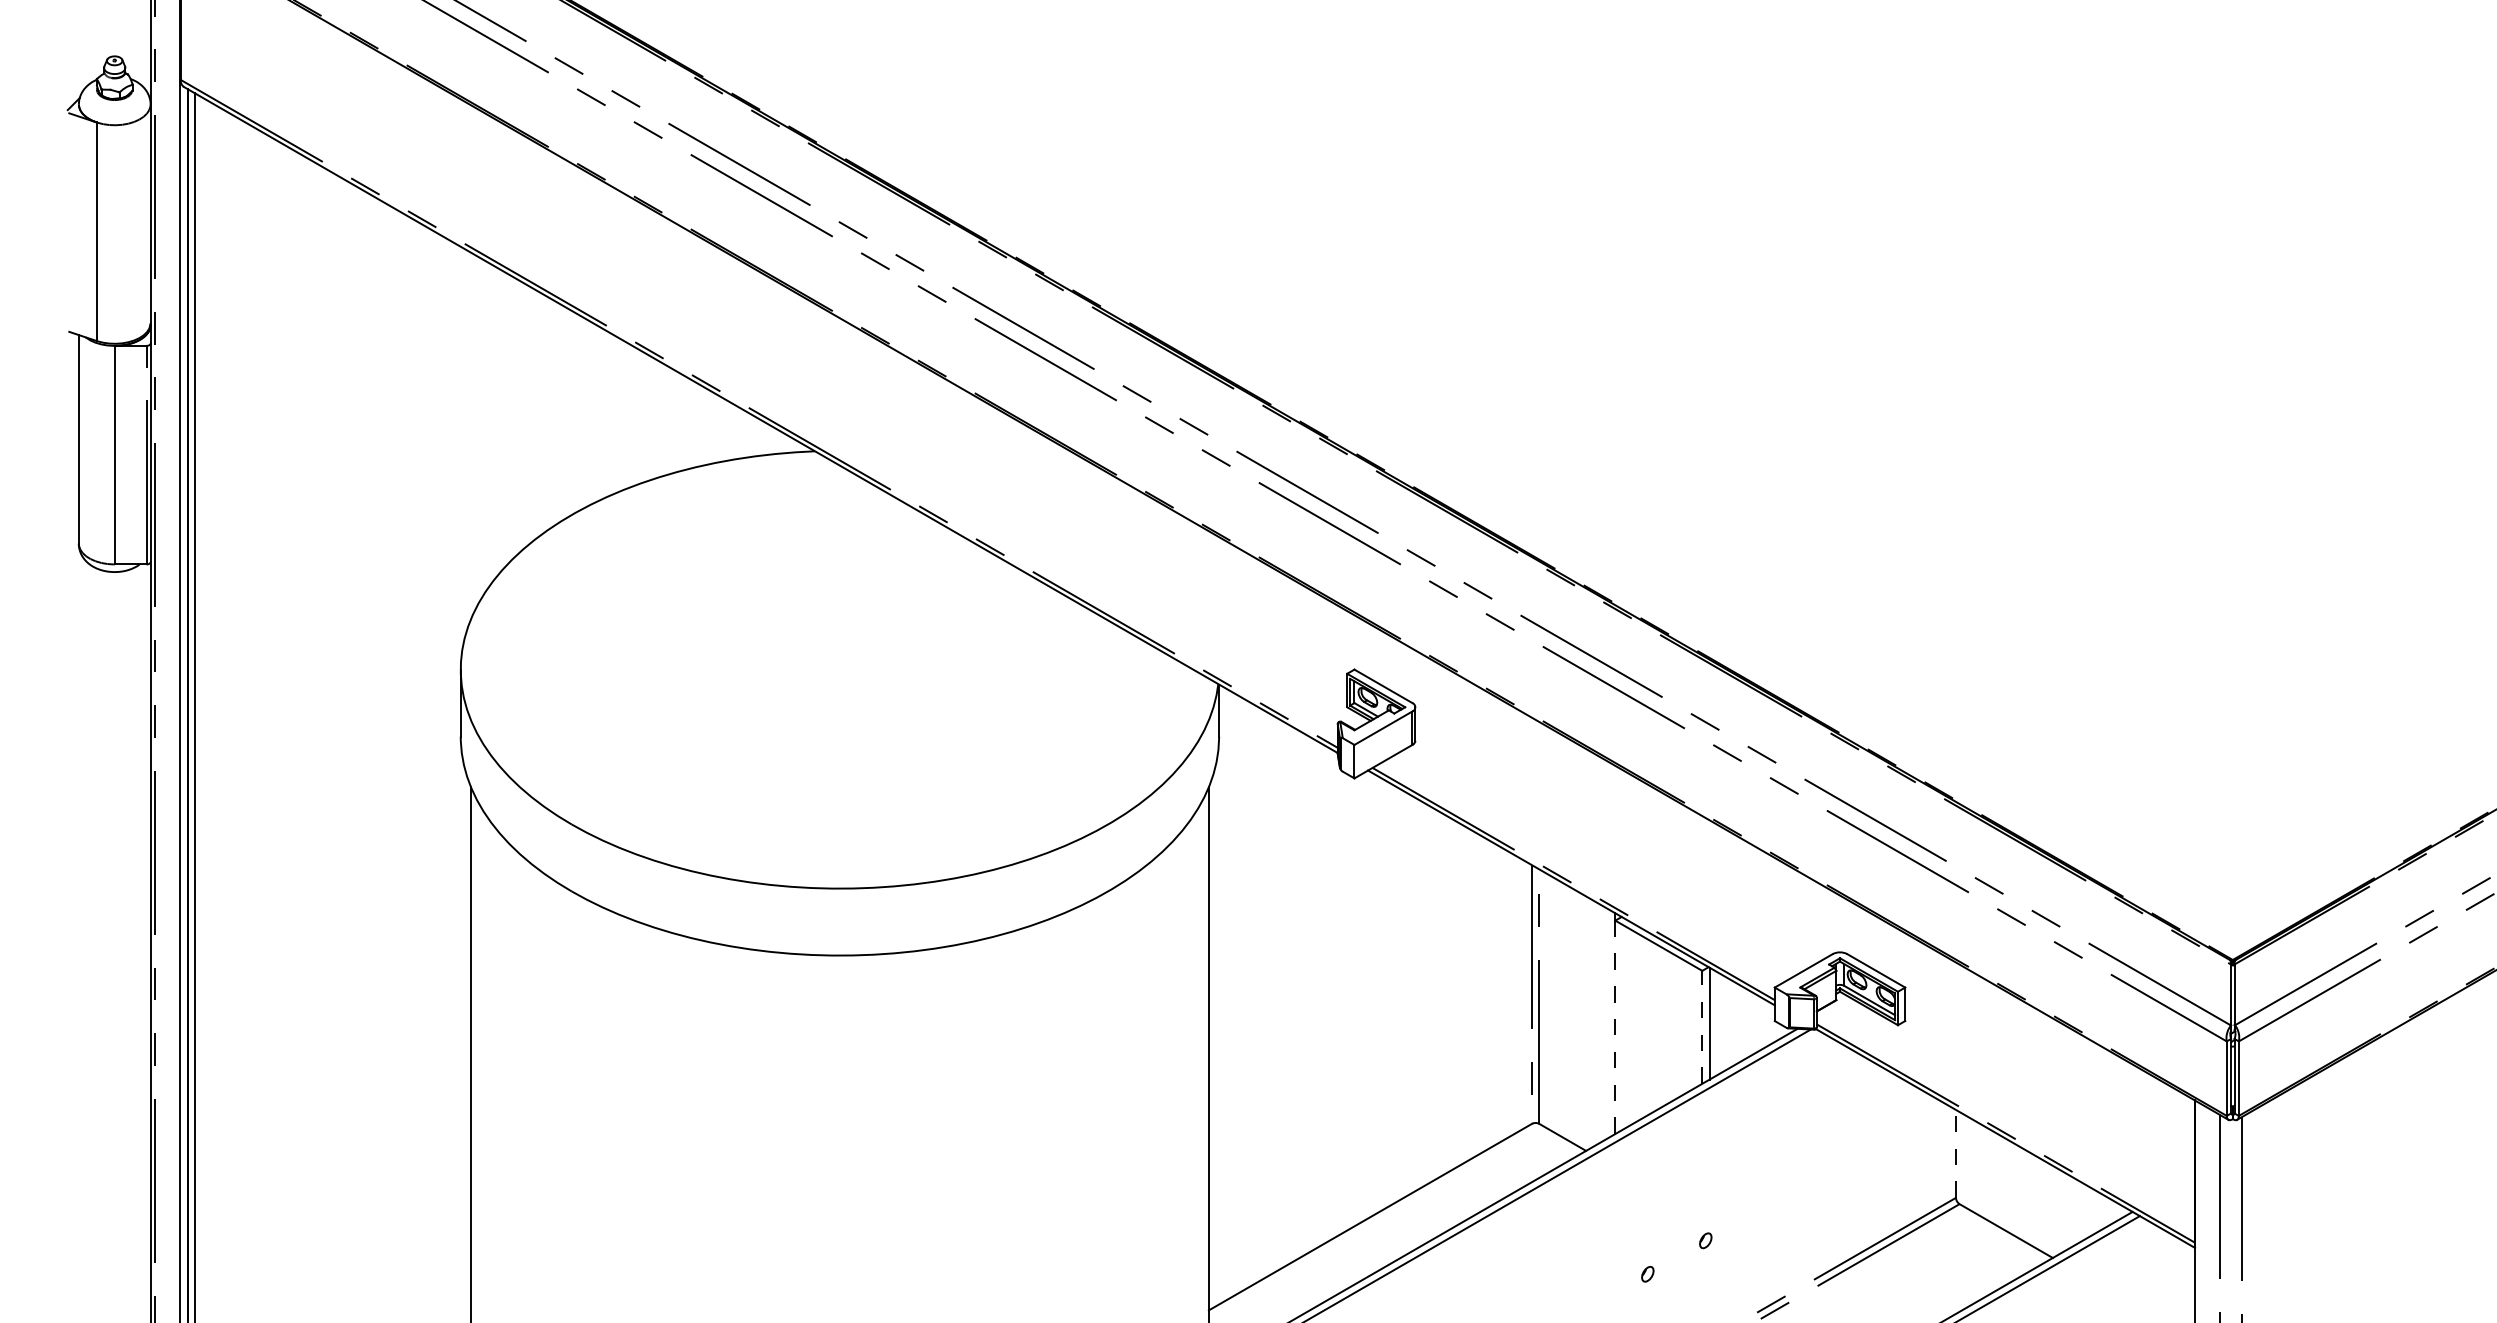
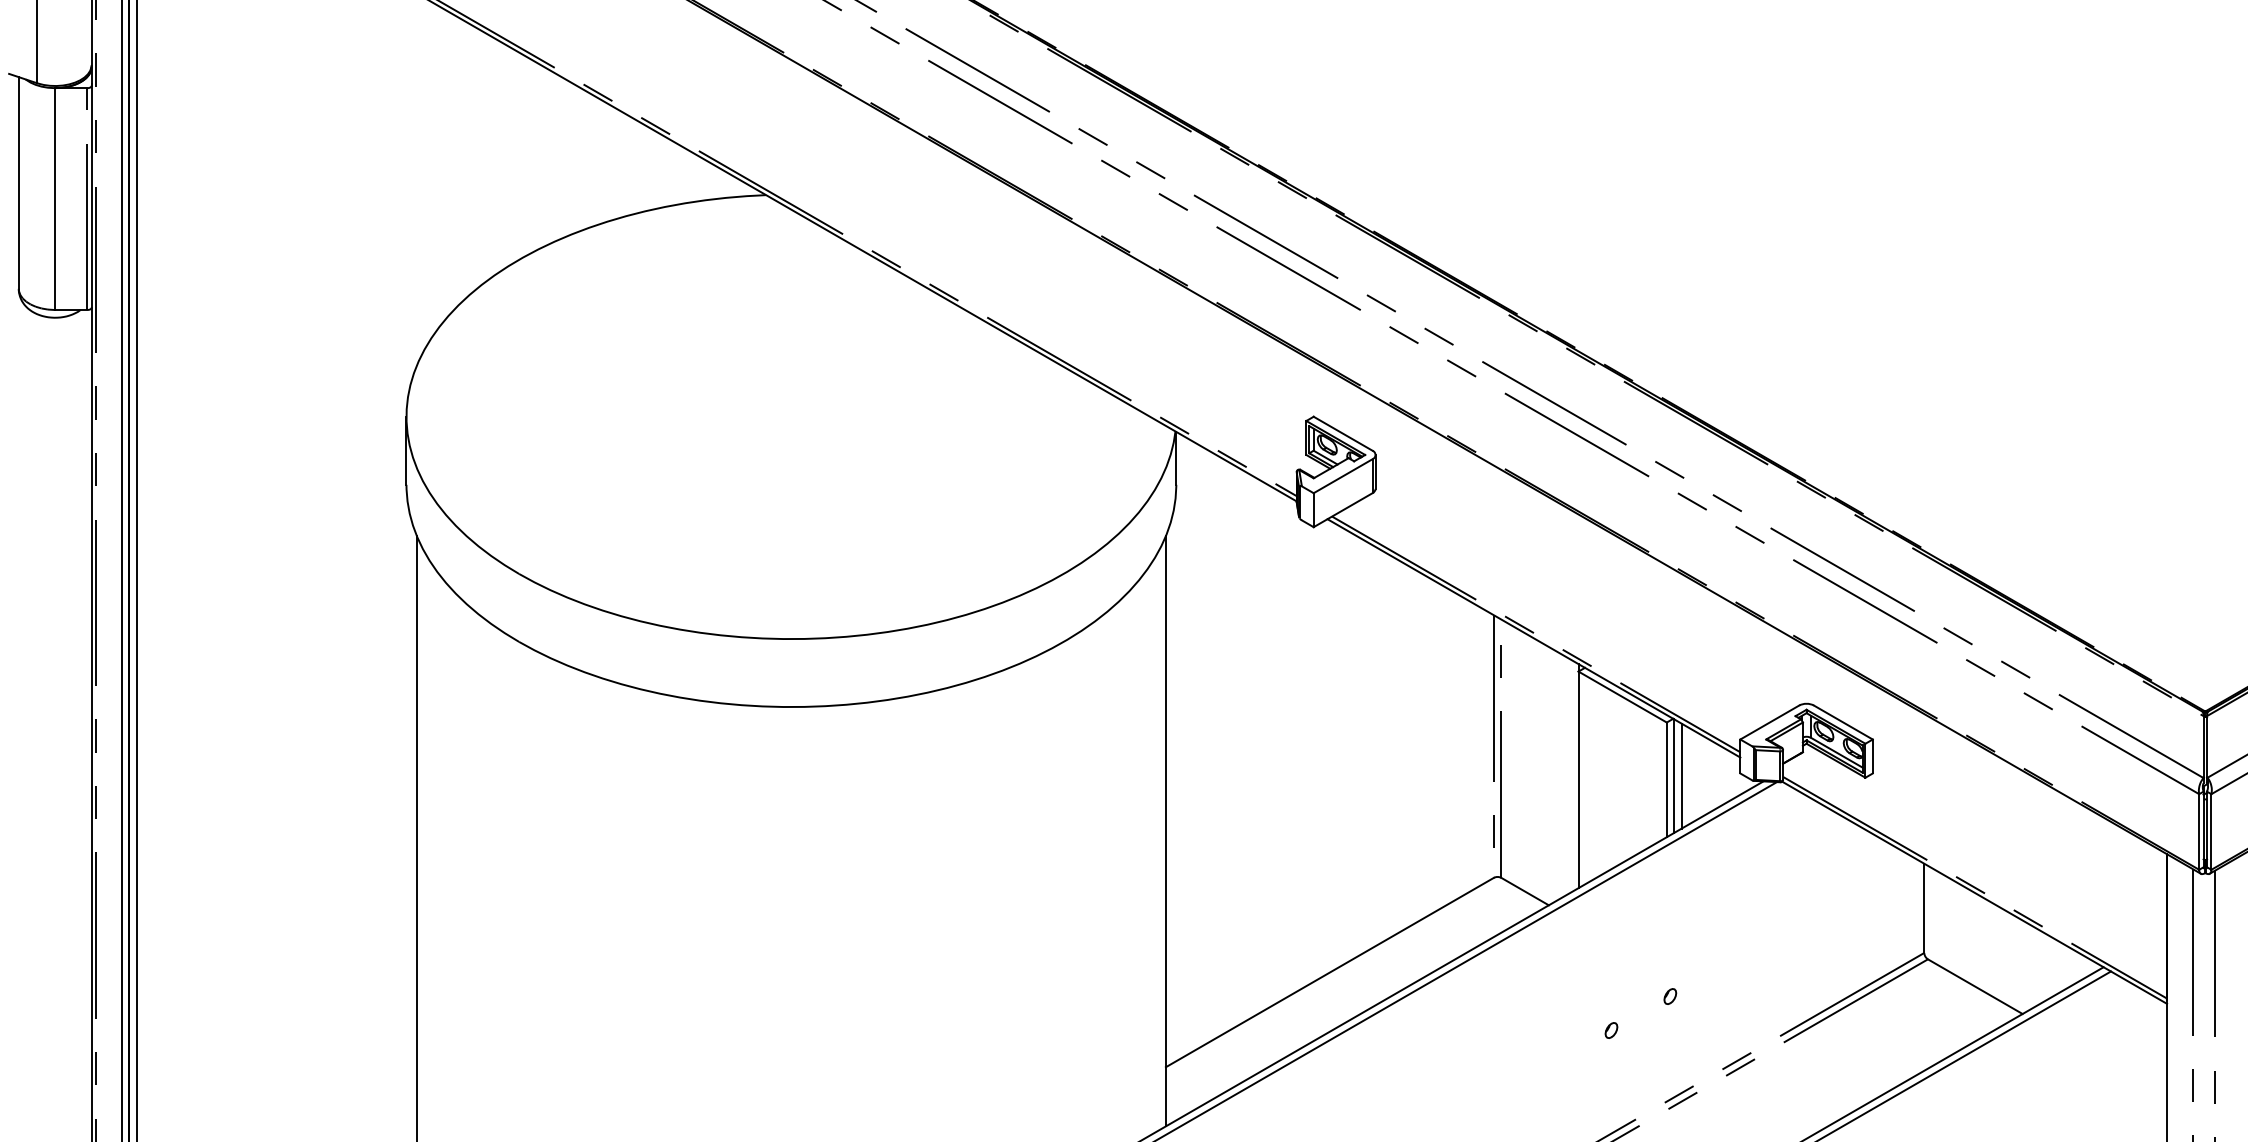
line: (1716, 1023) -> (1681, 775), added
line: (1702, 1026) -> (1666, 779), dashed -> solid
line: (1615, 1027) -> (1578, 780), dashed -> solid
line: (1955, 1153) -> (1923, 907), dashed -> solid

